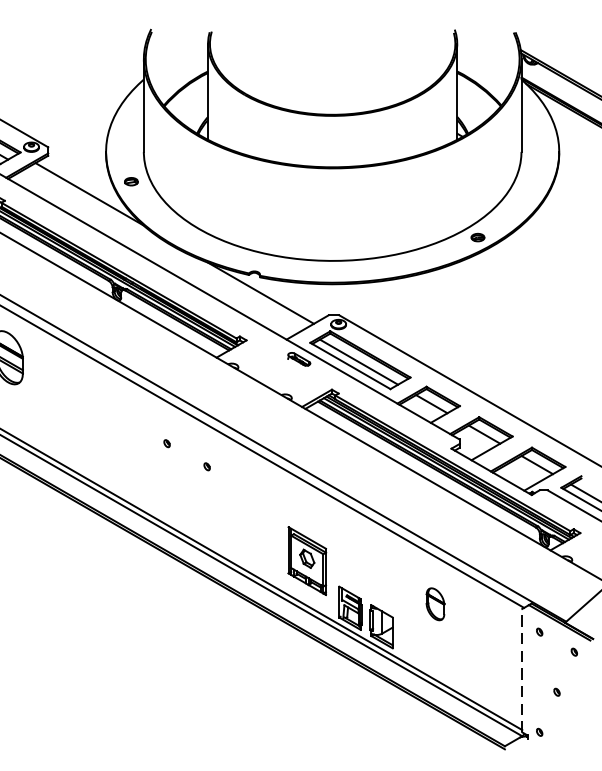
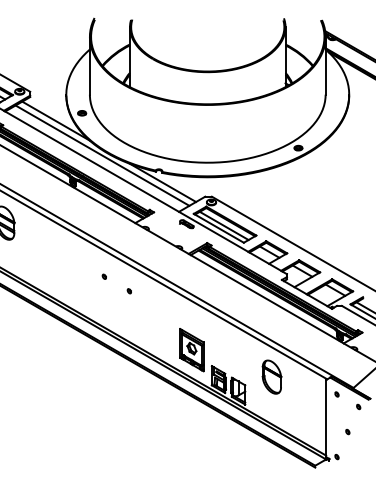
line: (164, 249) -> (102, 155), added
part: (434, 603) -> (271, 376), size x1.67
line: (522, 670) -> (326, 418), dashed -> solid

